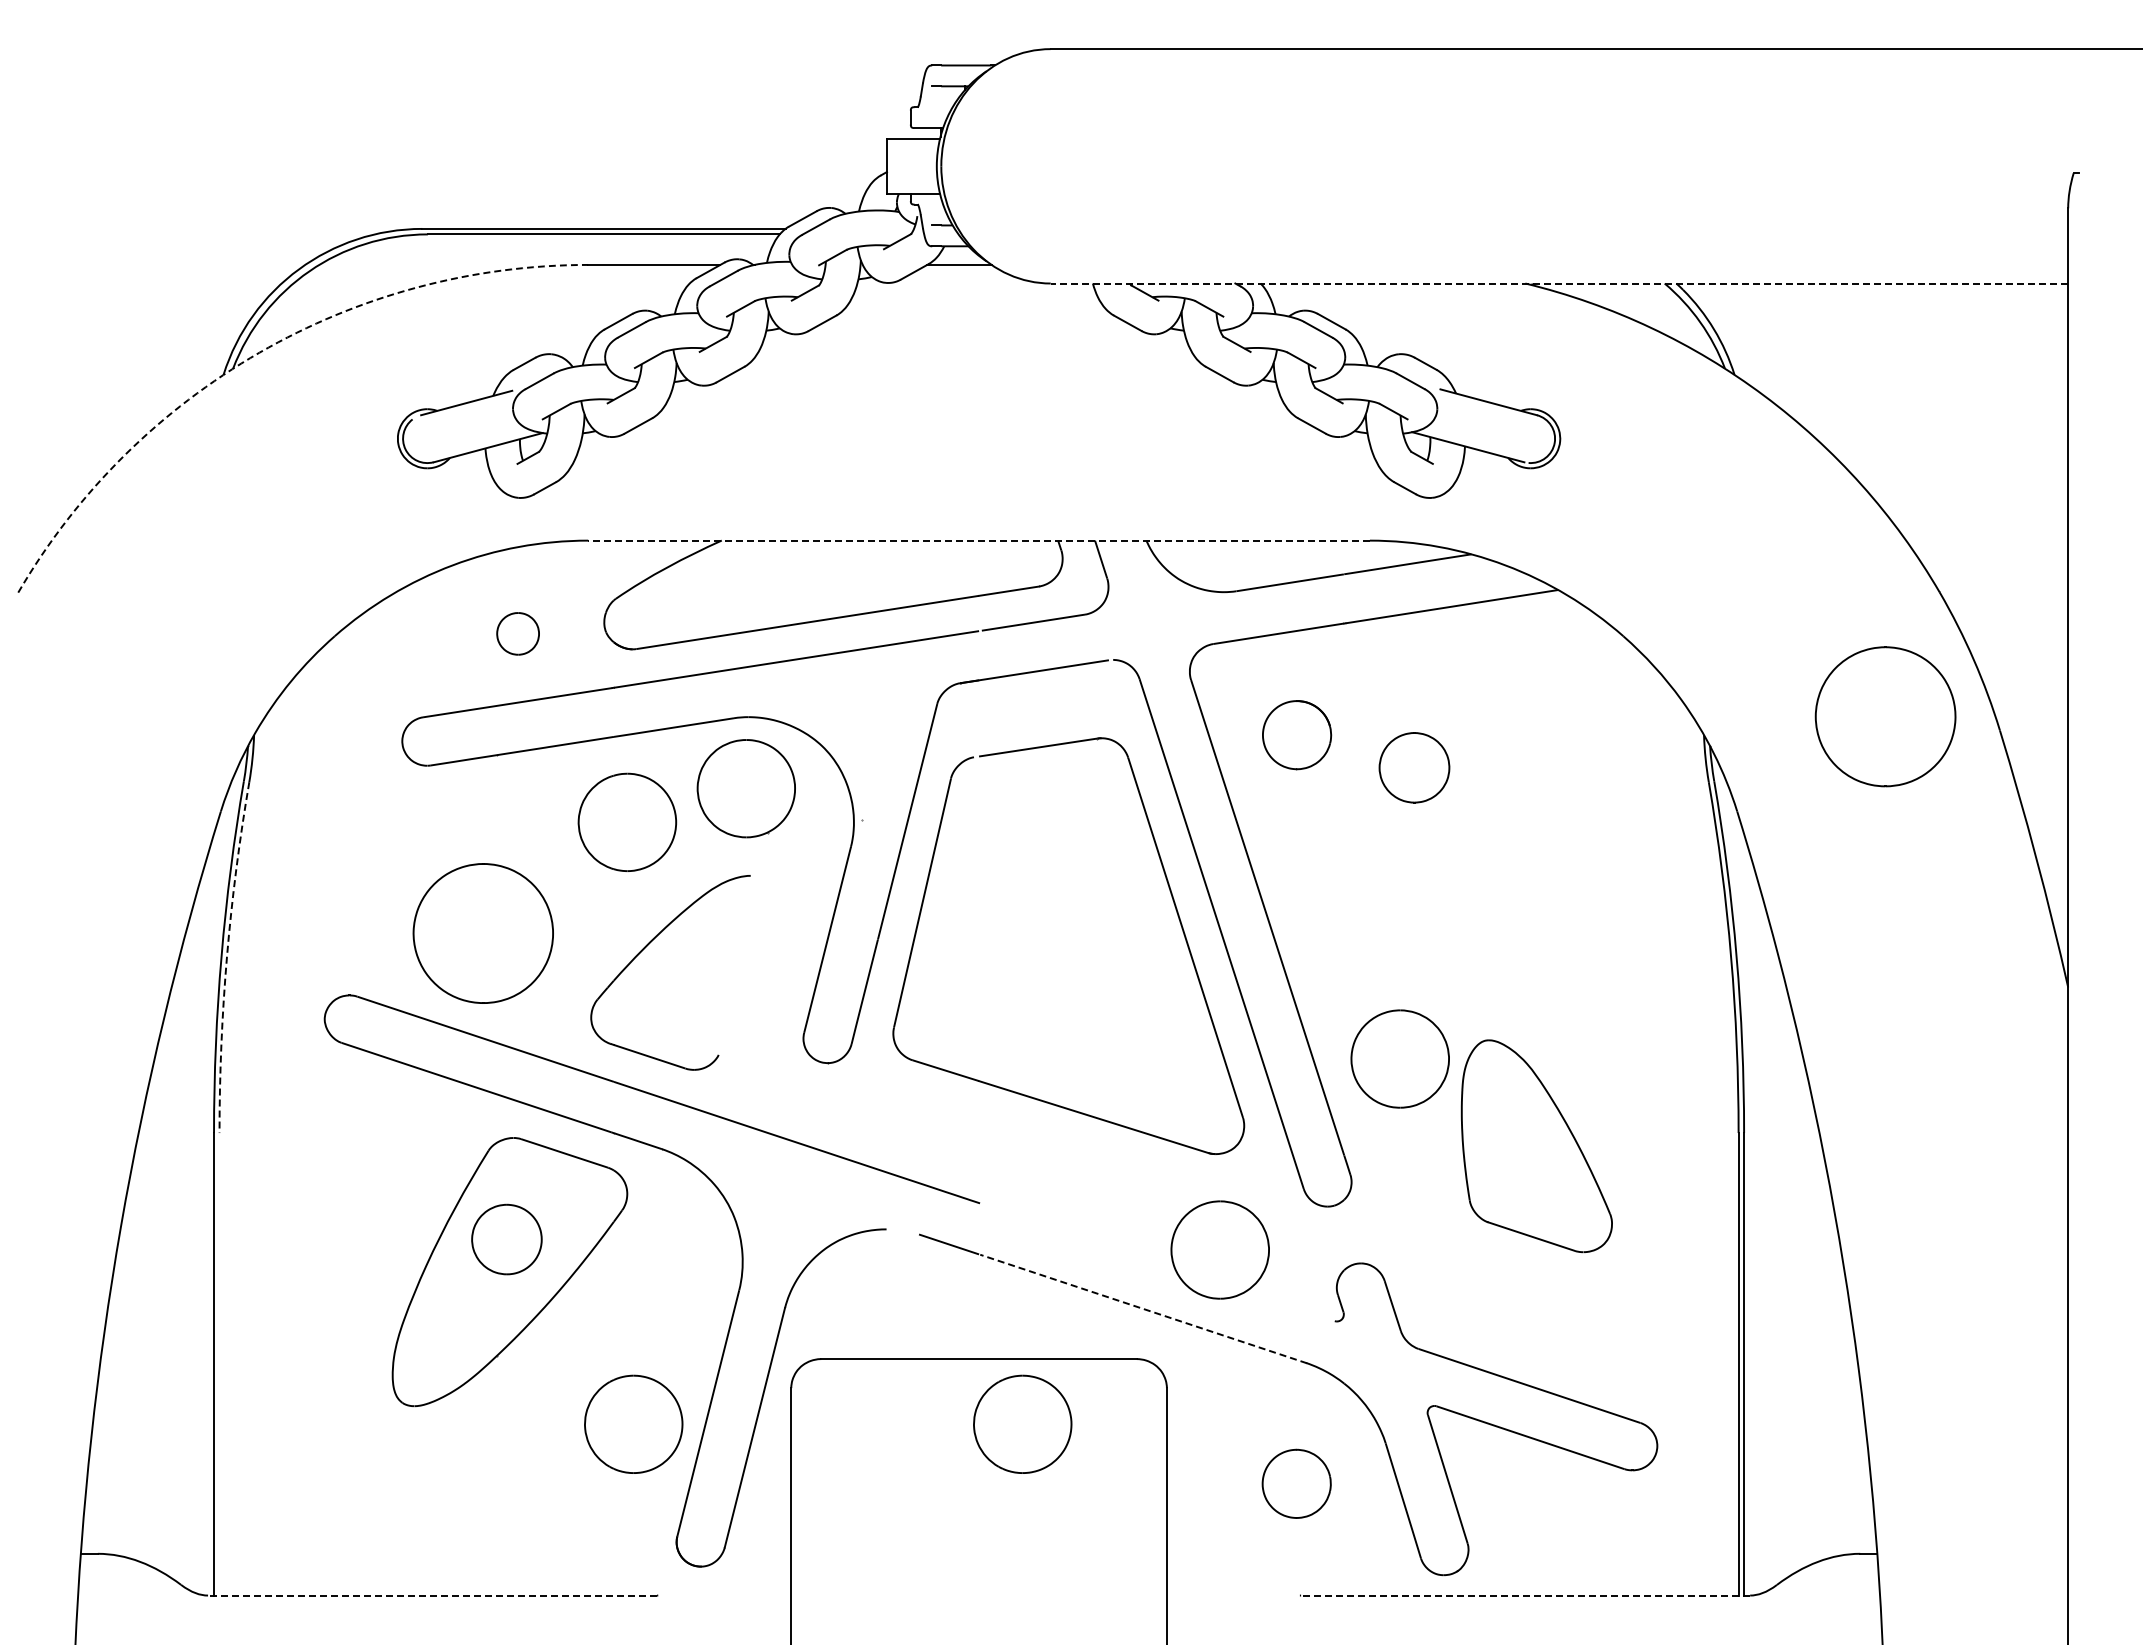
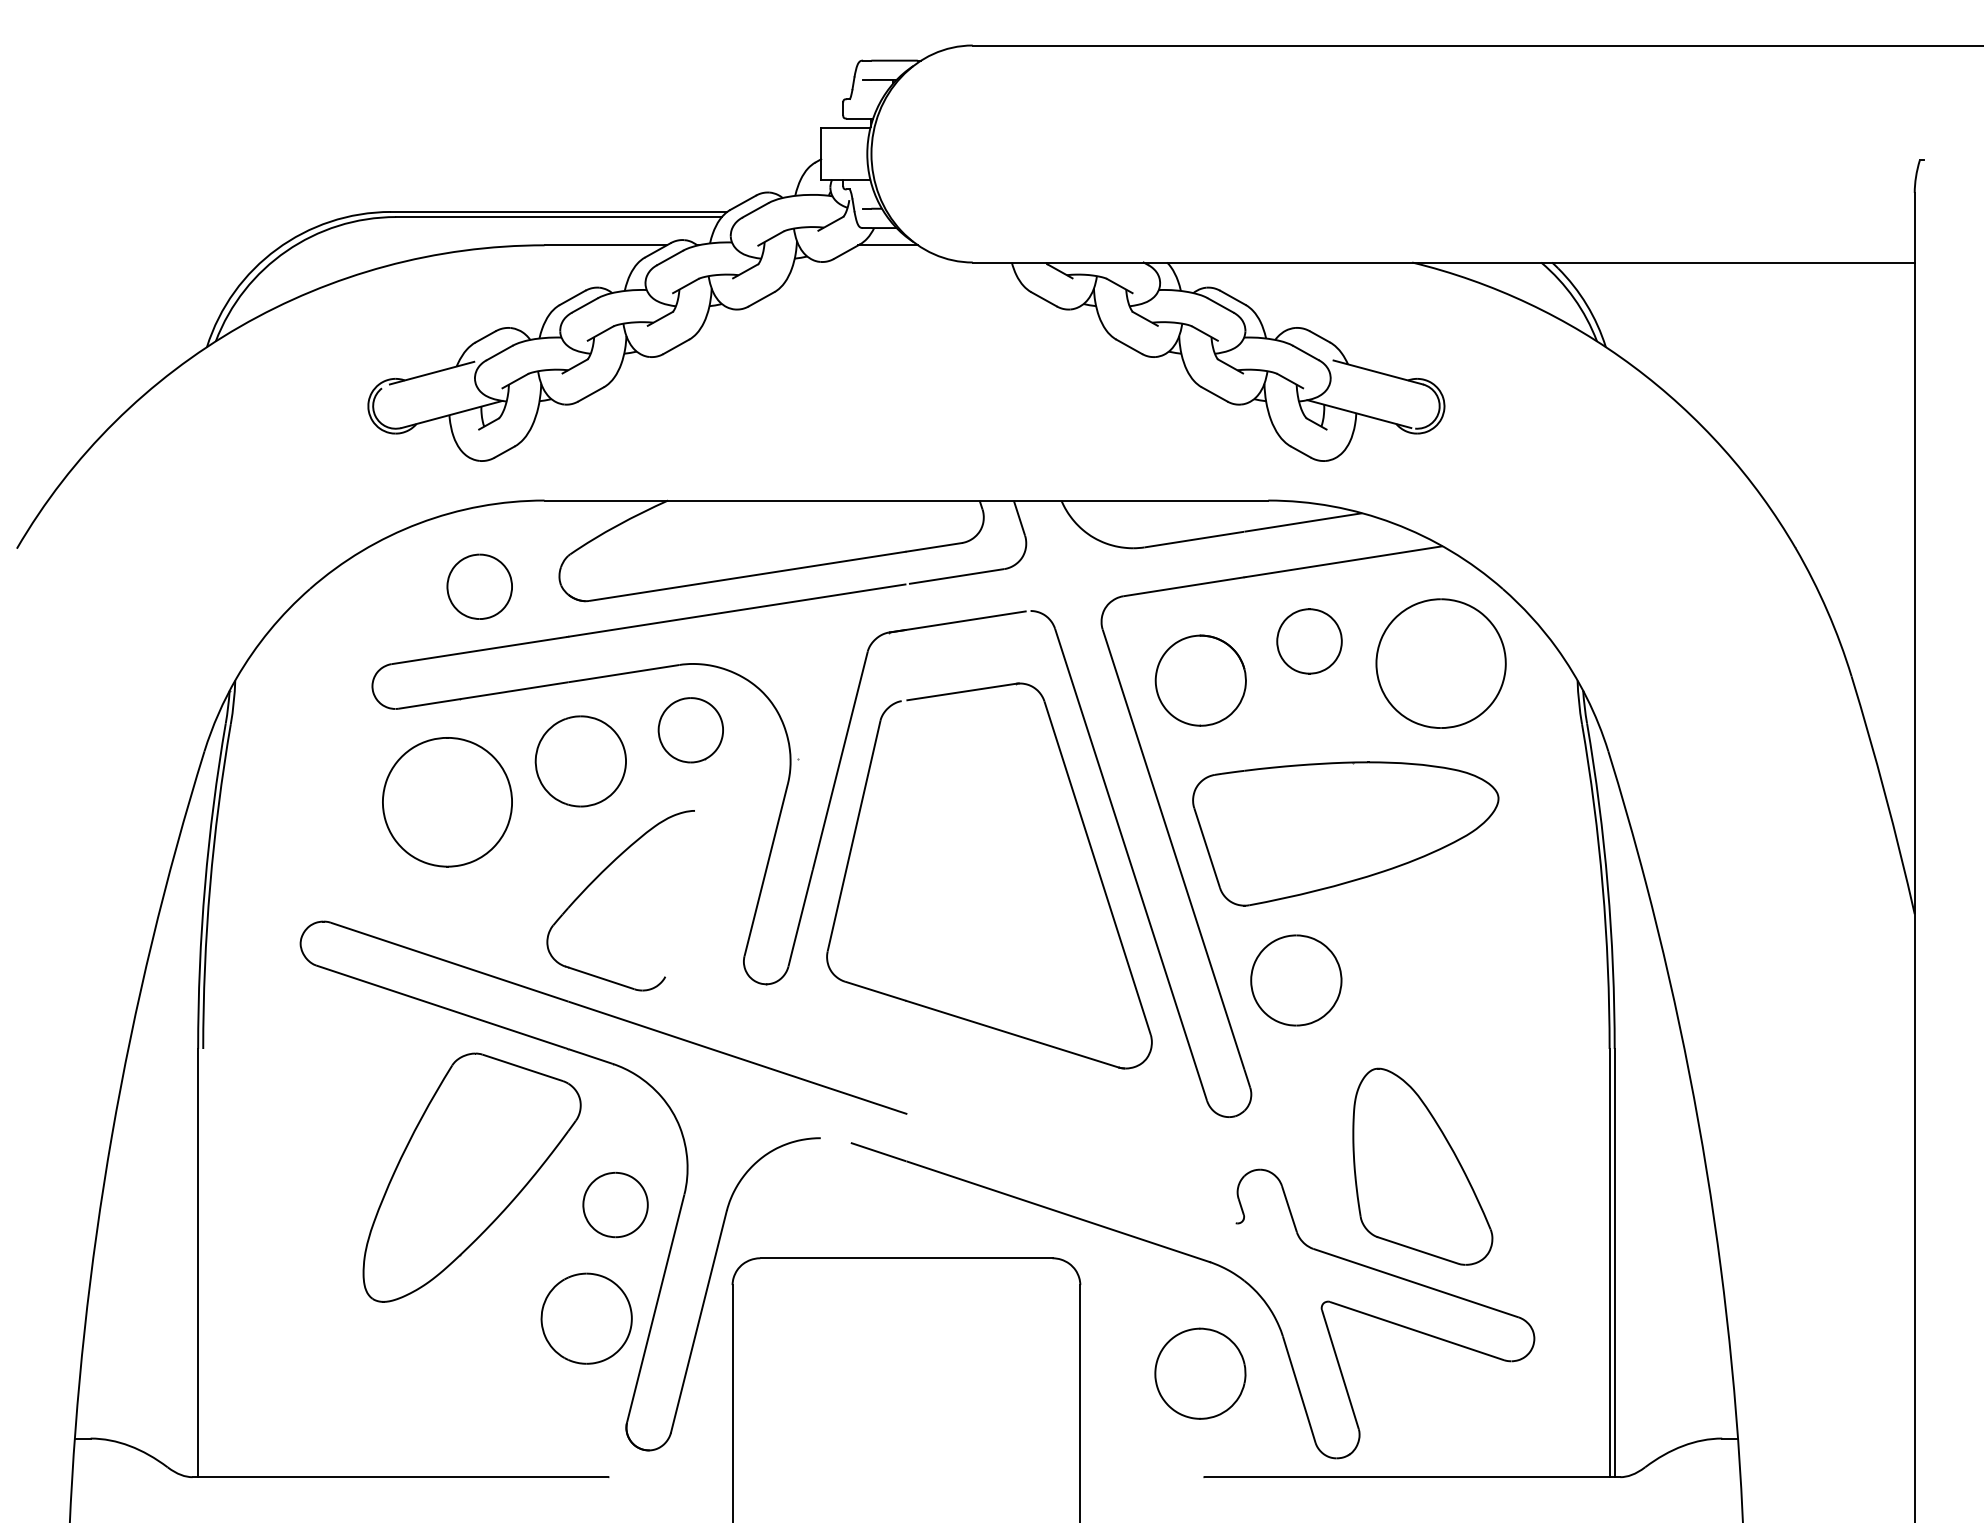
line: (1559, 283) -> (1443, 262), dashed -> solid
arc: (259, 352) -> (240, 326), dashed -> solid
line: (979, 540) -> (906, 500), dashed -> solid
part: (517, 633) -> (479, 586), size x1.67
part: (1885, 716) -> (1441, 663), moved
part: (1296, 734) -> (1200, 680), size x1.43
part: (1414, 767) -> (1309, 641), moved
part: (745, 788) -> (690, 730), size x0.71
part: (1453, 900) -> (1345, 833), added
part: (482, 933) -> (446, 802), moved
arc: (226, 957) -> (209, 886), dashed -> solid
part: (1536, 1146) -> (1422, 1167), moved
part: (506, 1239) -> (615, 1204), moved
part: (1219, 1249) -> (1129, 1156), removed
line: (1143, 1308) -> (1058, 1211), dashed -> solid
part: (1022, 1423) -> (946, 1317), removed
part: (1296, 1483) -> (1200, 1373), size x1.43
line: (432, 1595) -> (400, 1477), dashed -> solid
line: (1525, 1595) -> (1412, 1477), dashed -> solid

